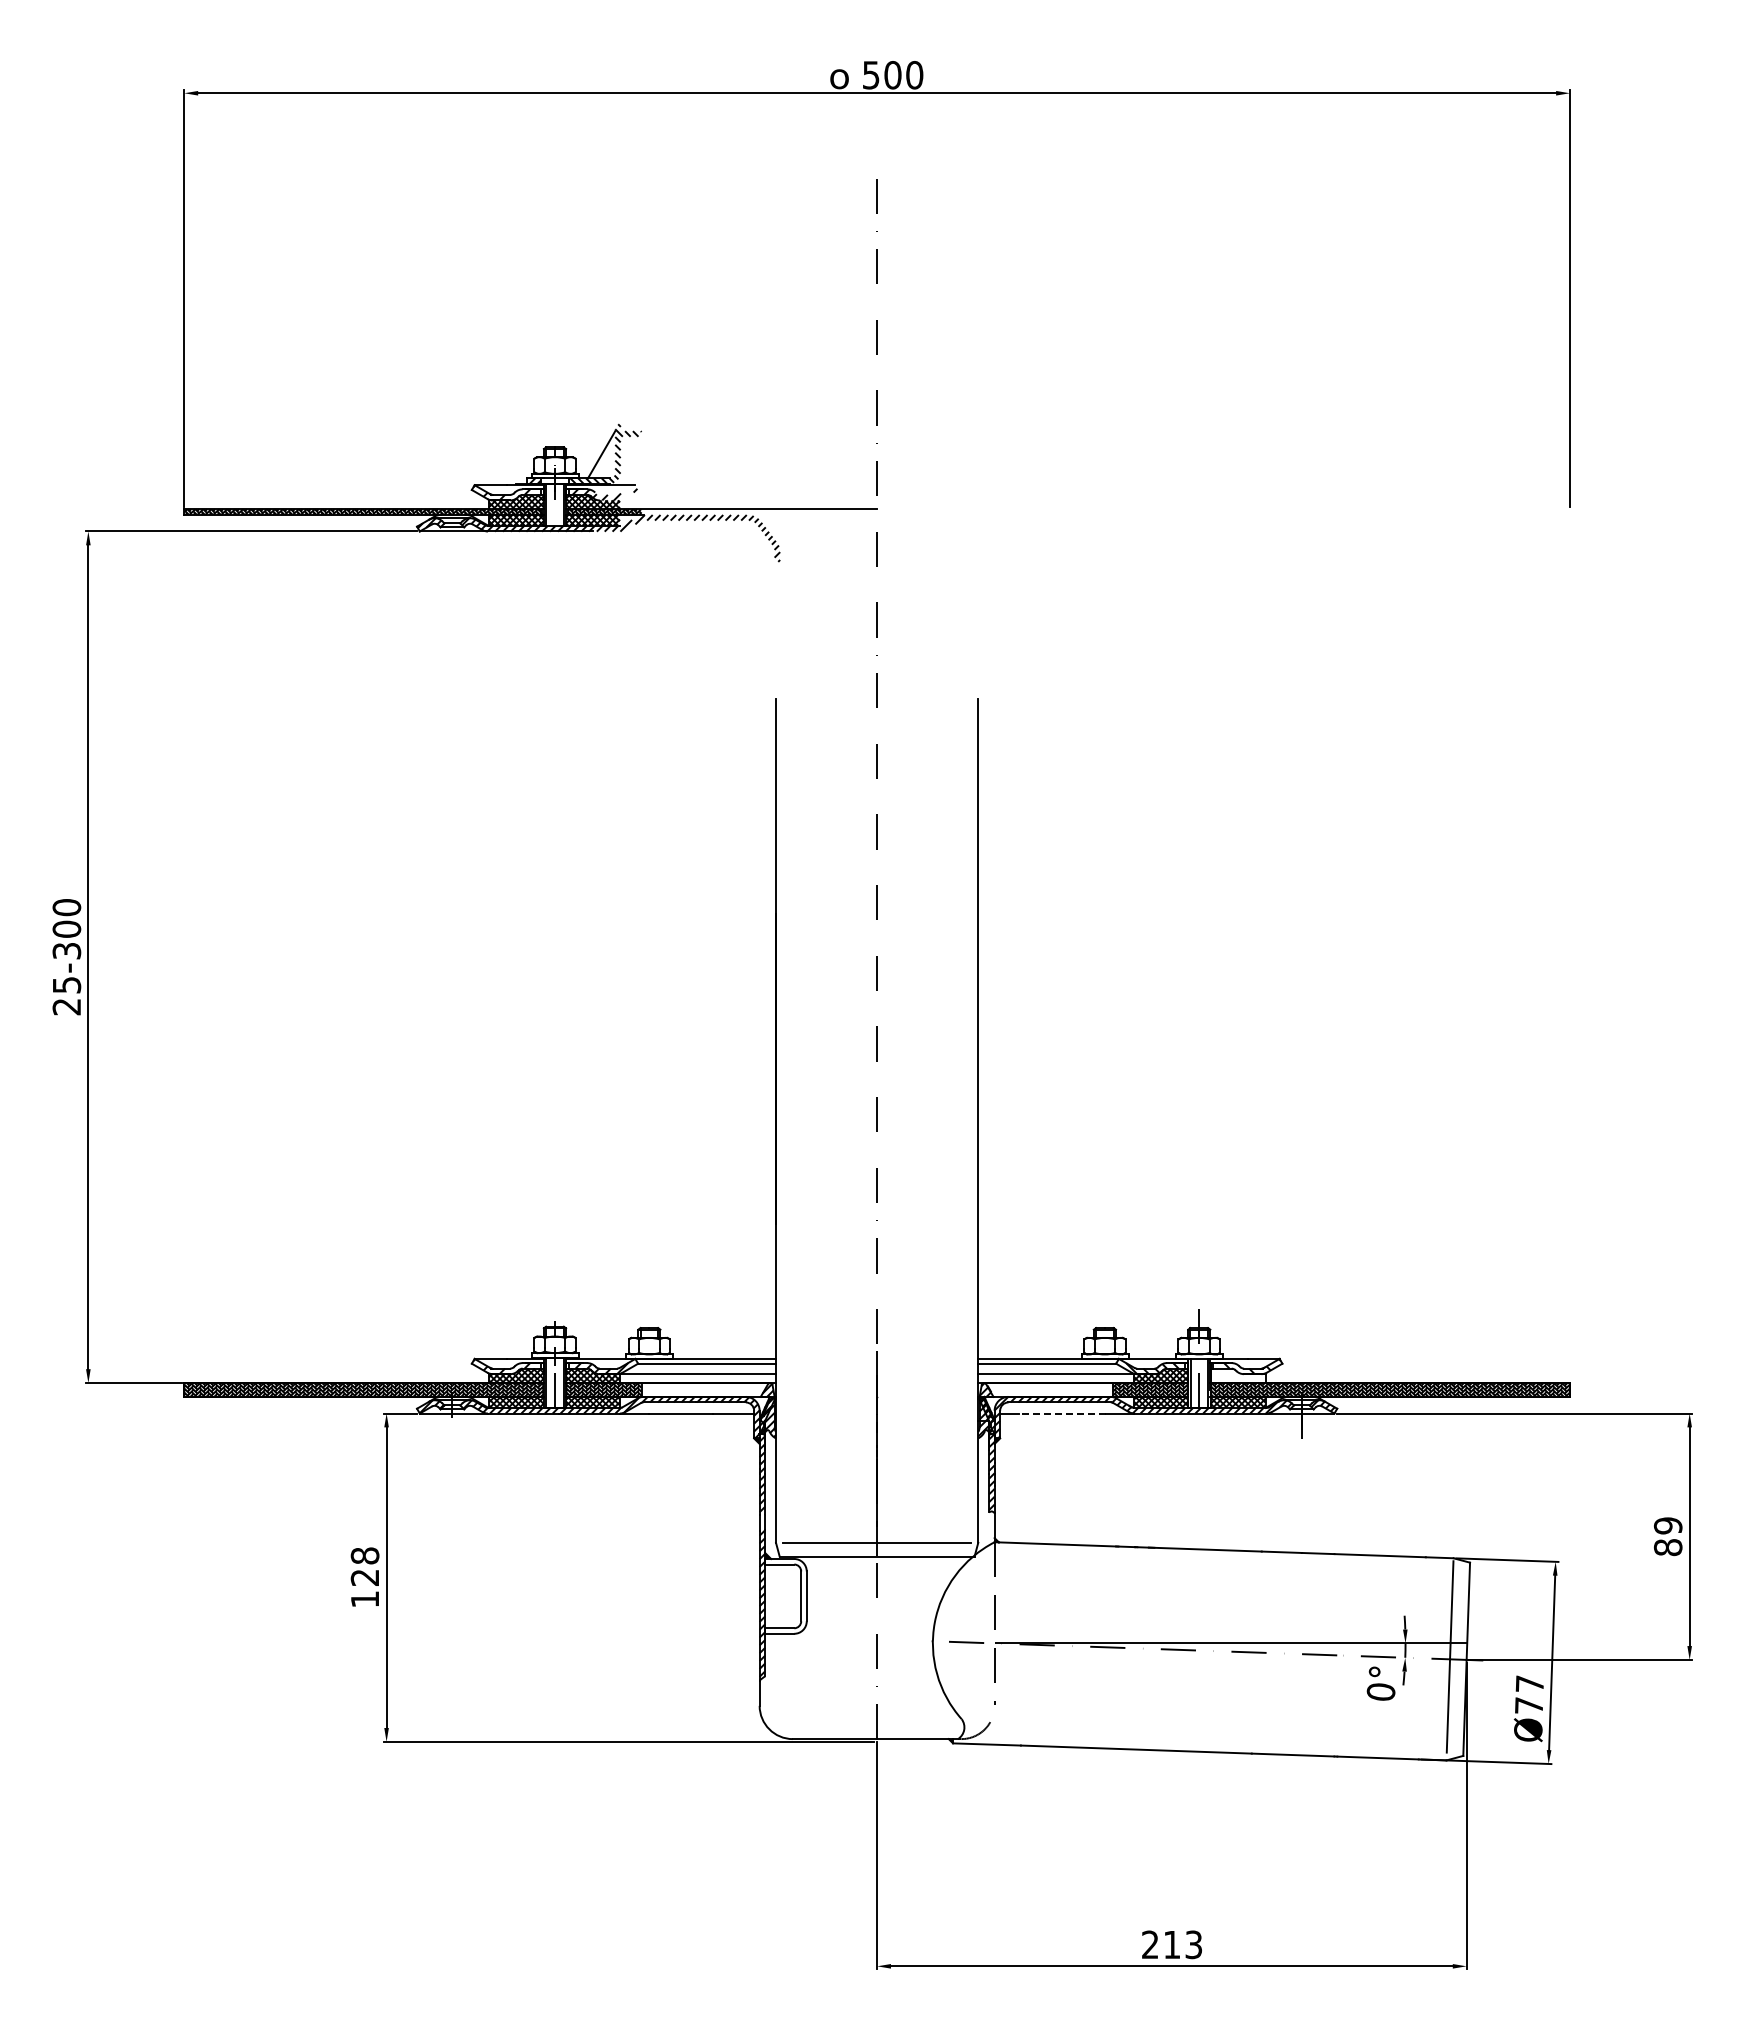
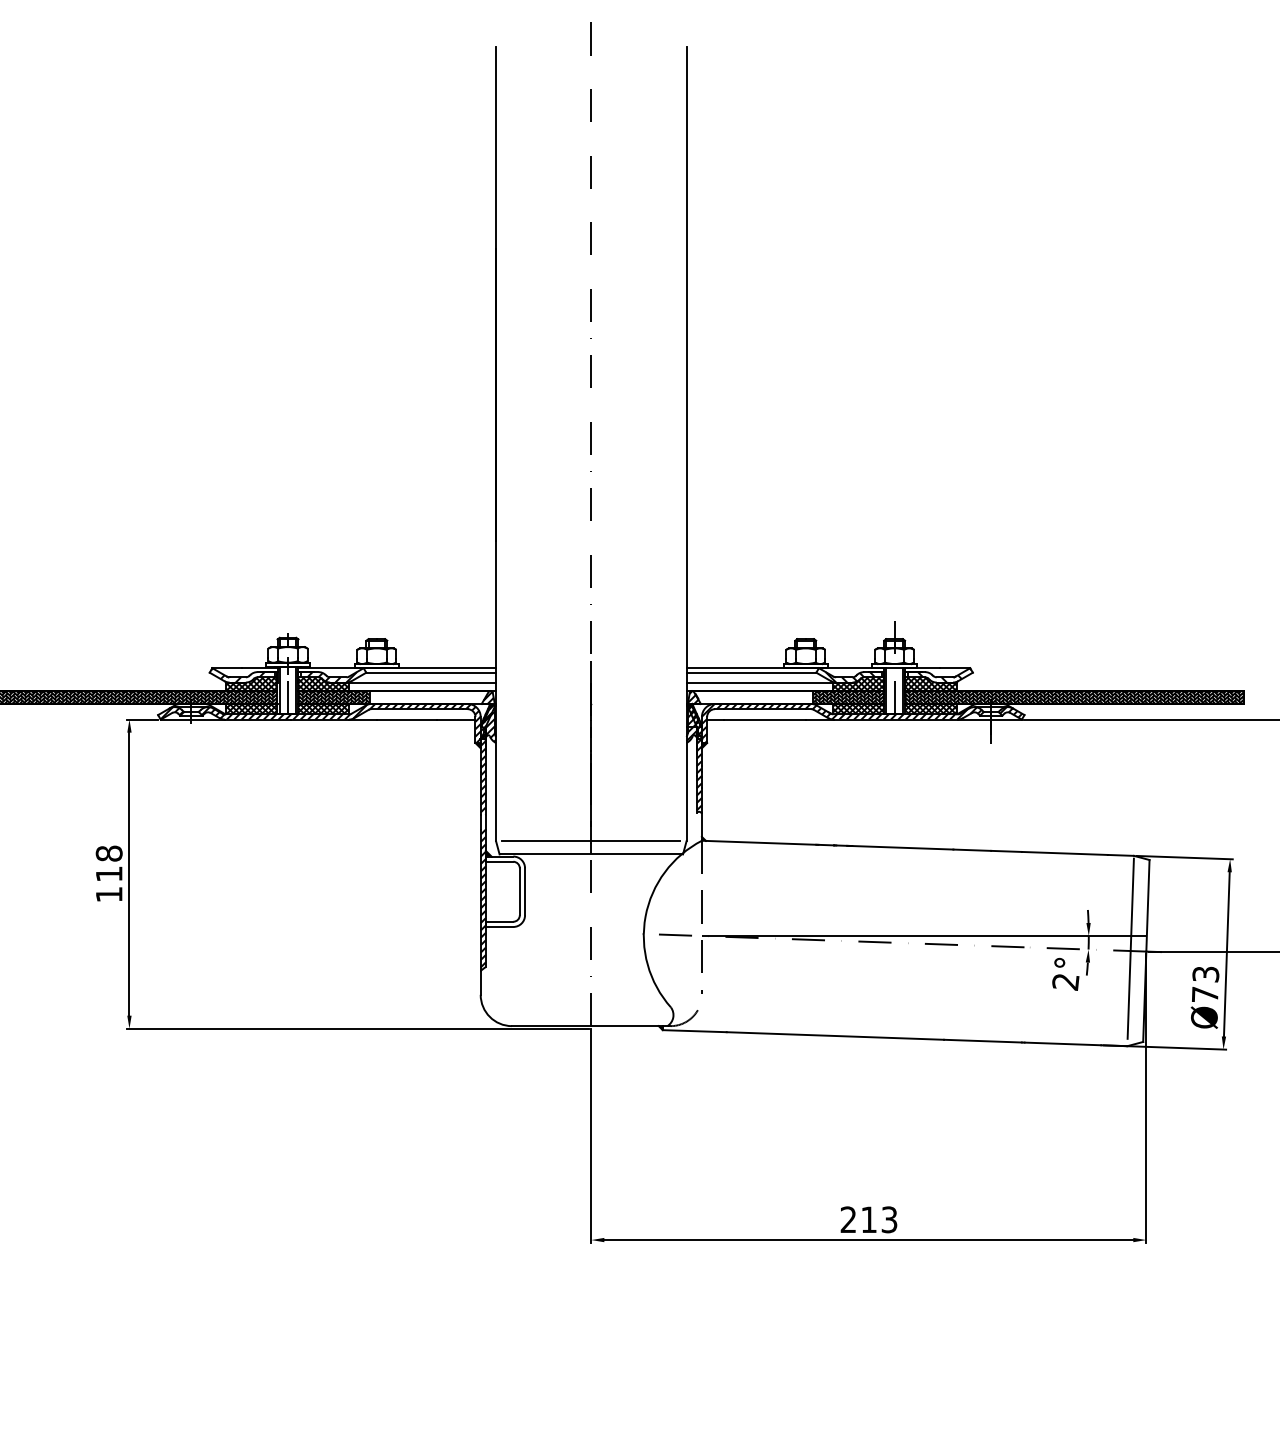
hatch: (1237, 1375) -> (930, 683), added
line: (1062, 1413) -> (765, 719), dashed -> solid
text: (364, 1577) -> (108, 873), 128 -> 118
text: (1529, 1683) -> (1205, 973), Ø77 -> Ø73
text: (1380, 1692) -> (1065, 982), 0° -> 2°

